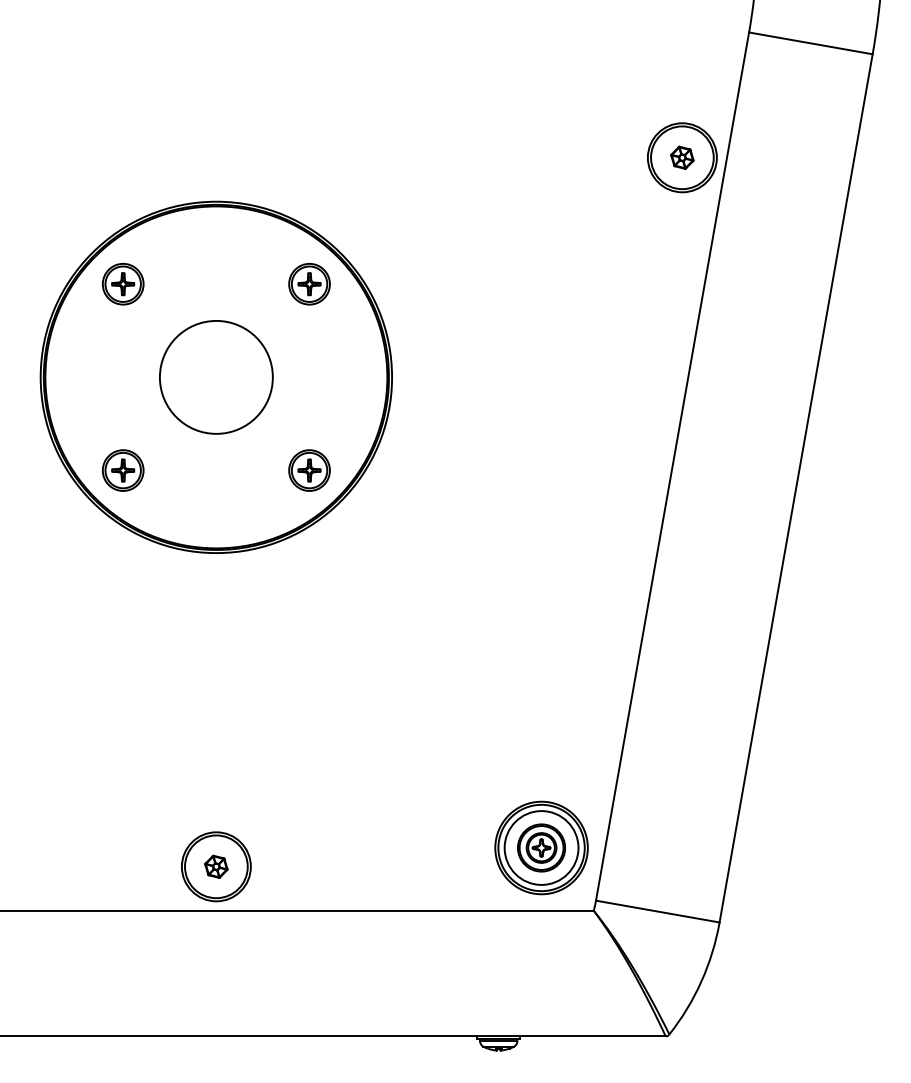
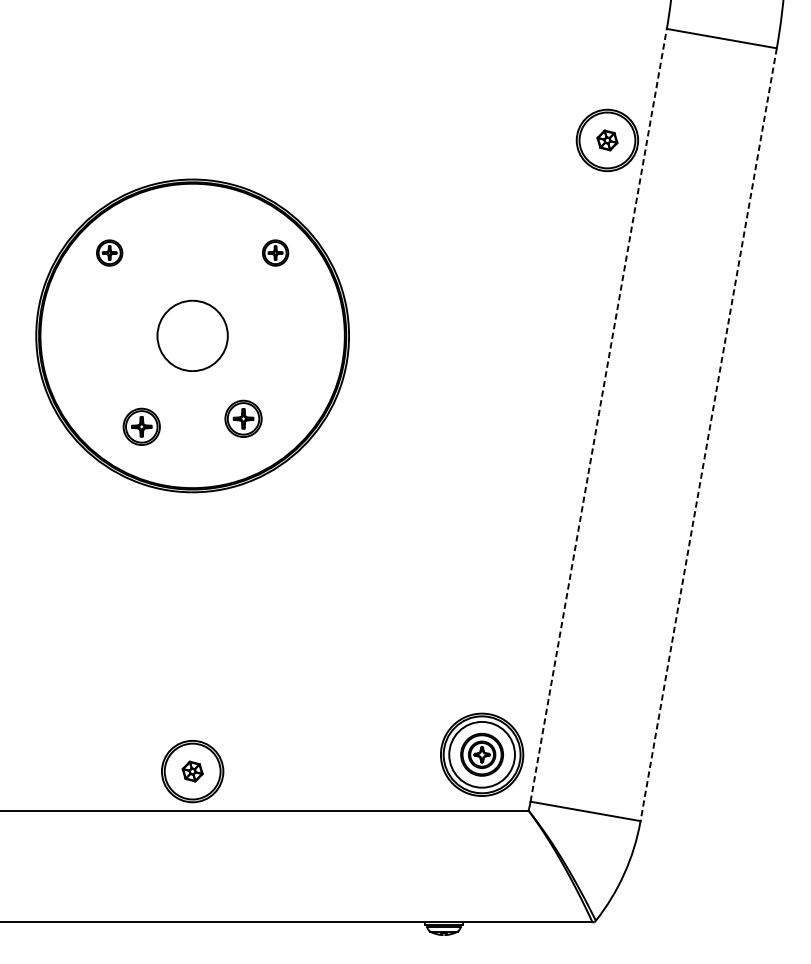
part: (122, 284) -> (109, 253), size x0.7
part: (309, 284) -> (275, 253), size x0.7
circle: (215, 376) -> (191, 335), size x0.7
line: (672, 466) -> (598, 415), solid -> dashed
part: (122, 470) -> (141, 426), moved
part: (309, 470) -> (243, 418), moved
line: (796, 488) -> (709, 434), solid -> dashed

